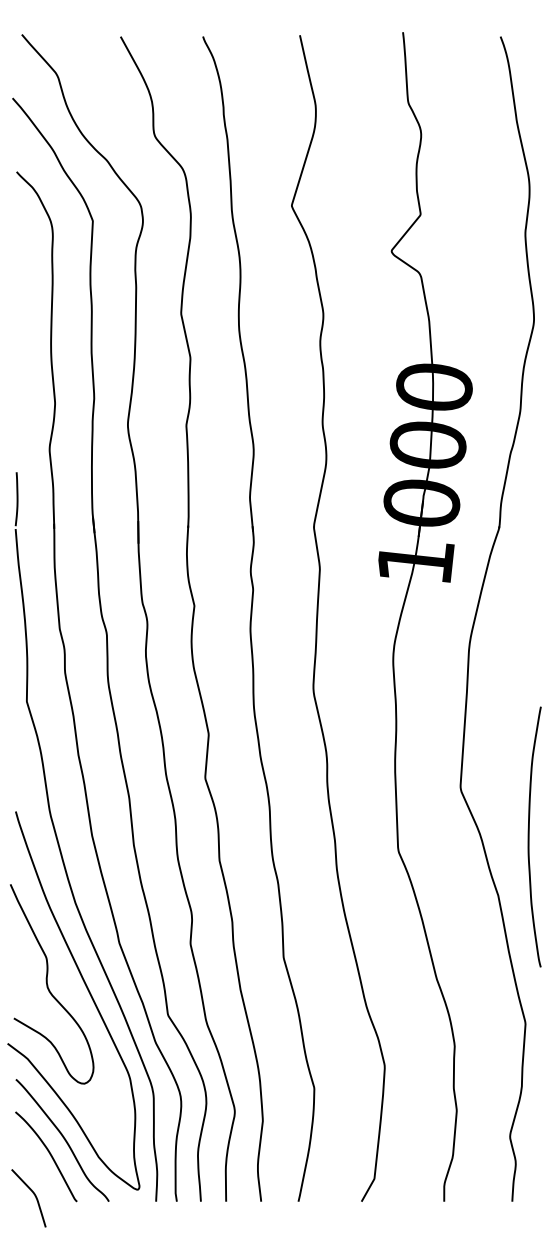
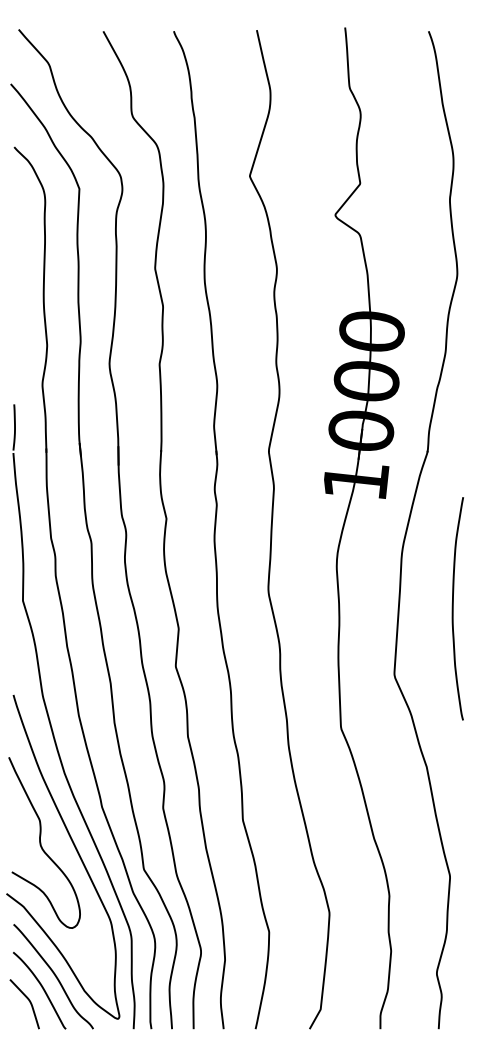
curve: (529, 836) -> (453, 608), moved
curve: (34, 1196) -> (29, 1002), moved

